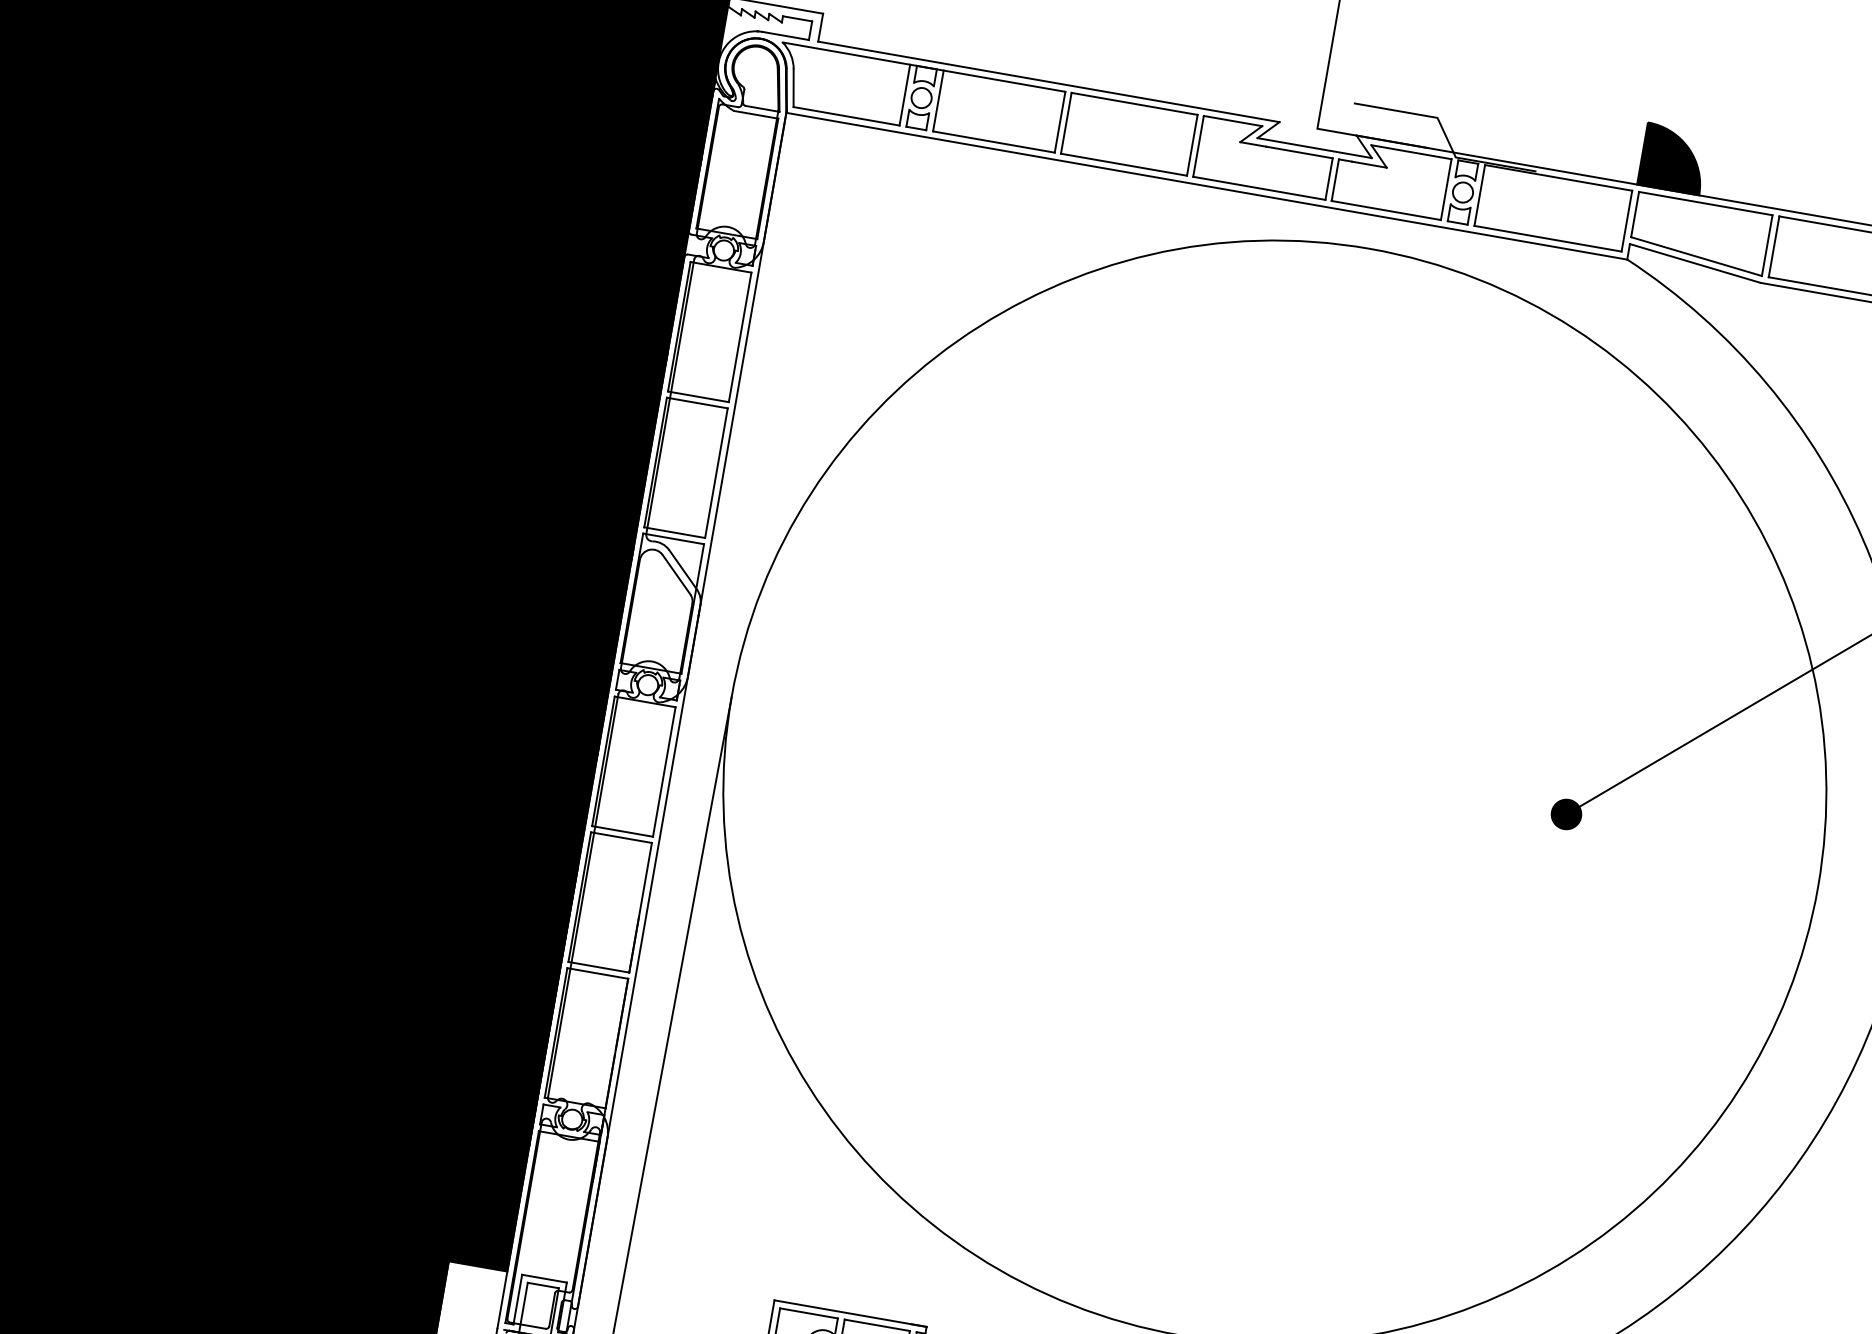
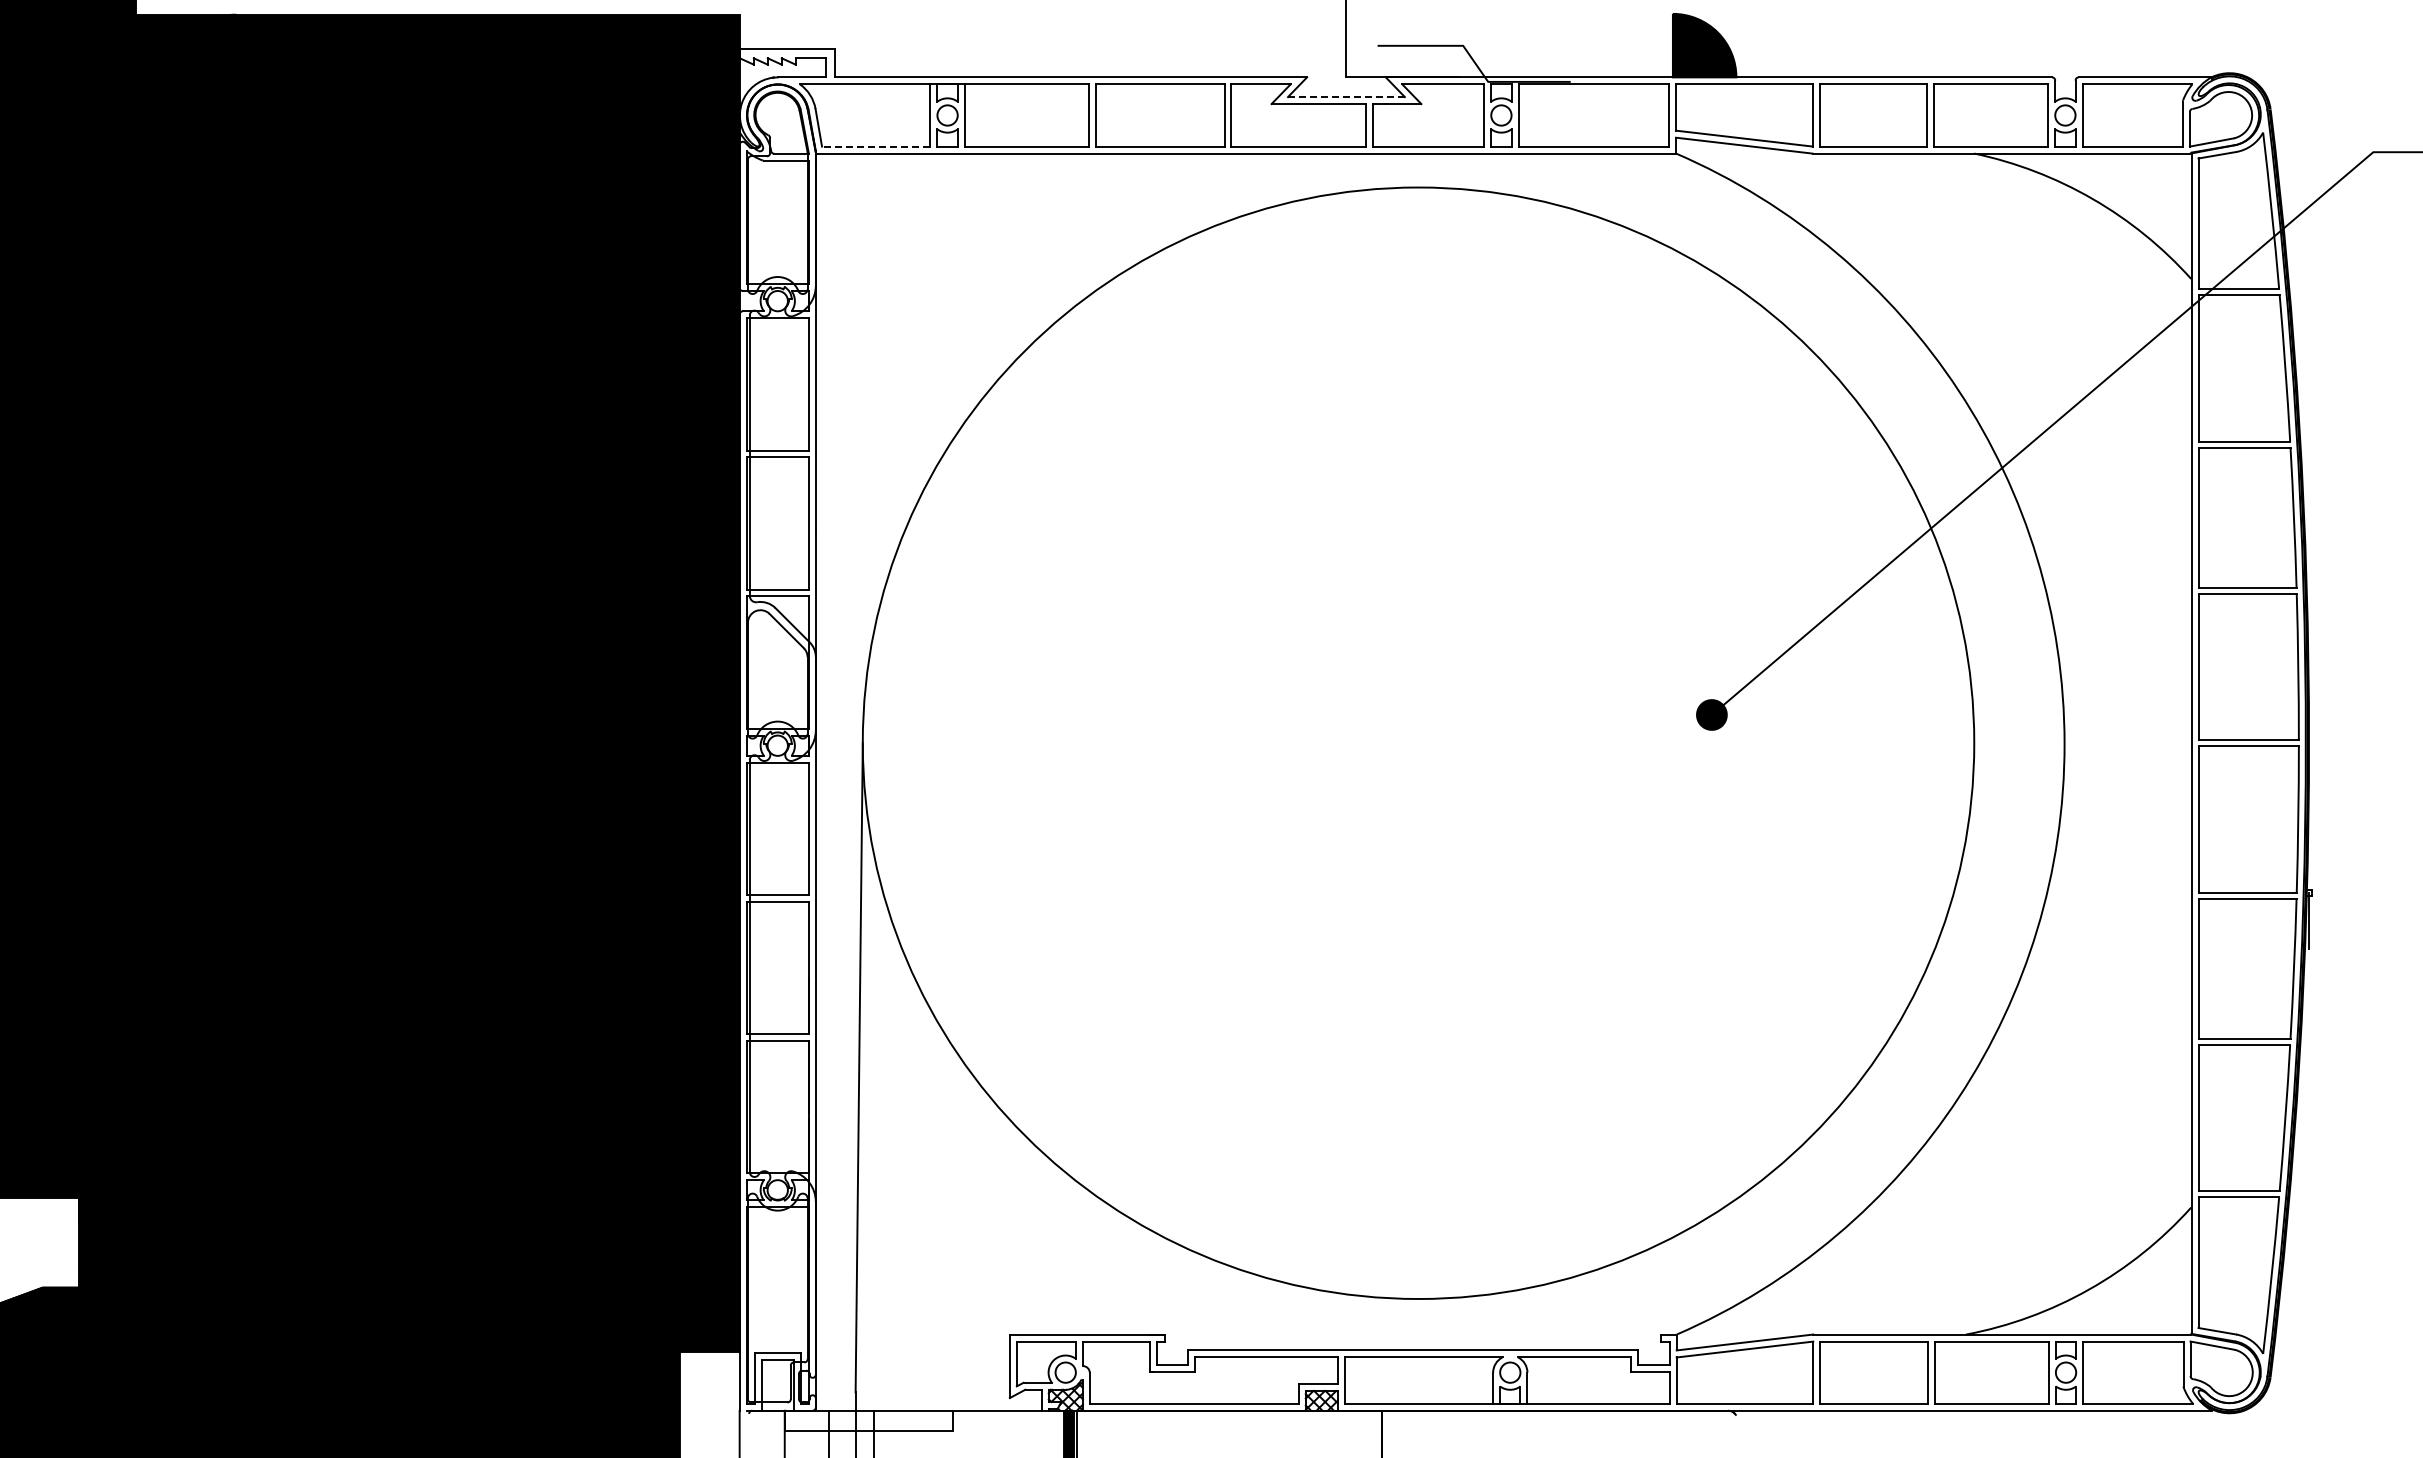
line: (845, 116) -> (875, 146), solid -> dashed
line: (1314, 148) -> (1346, 97), solid -> dashed

